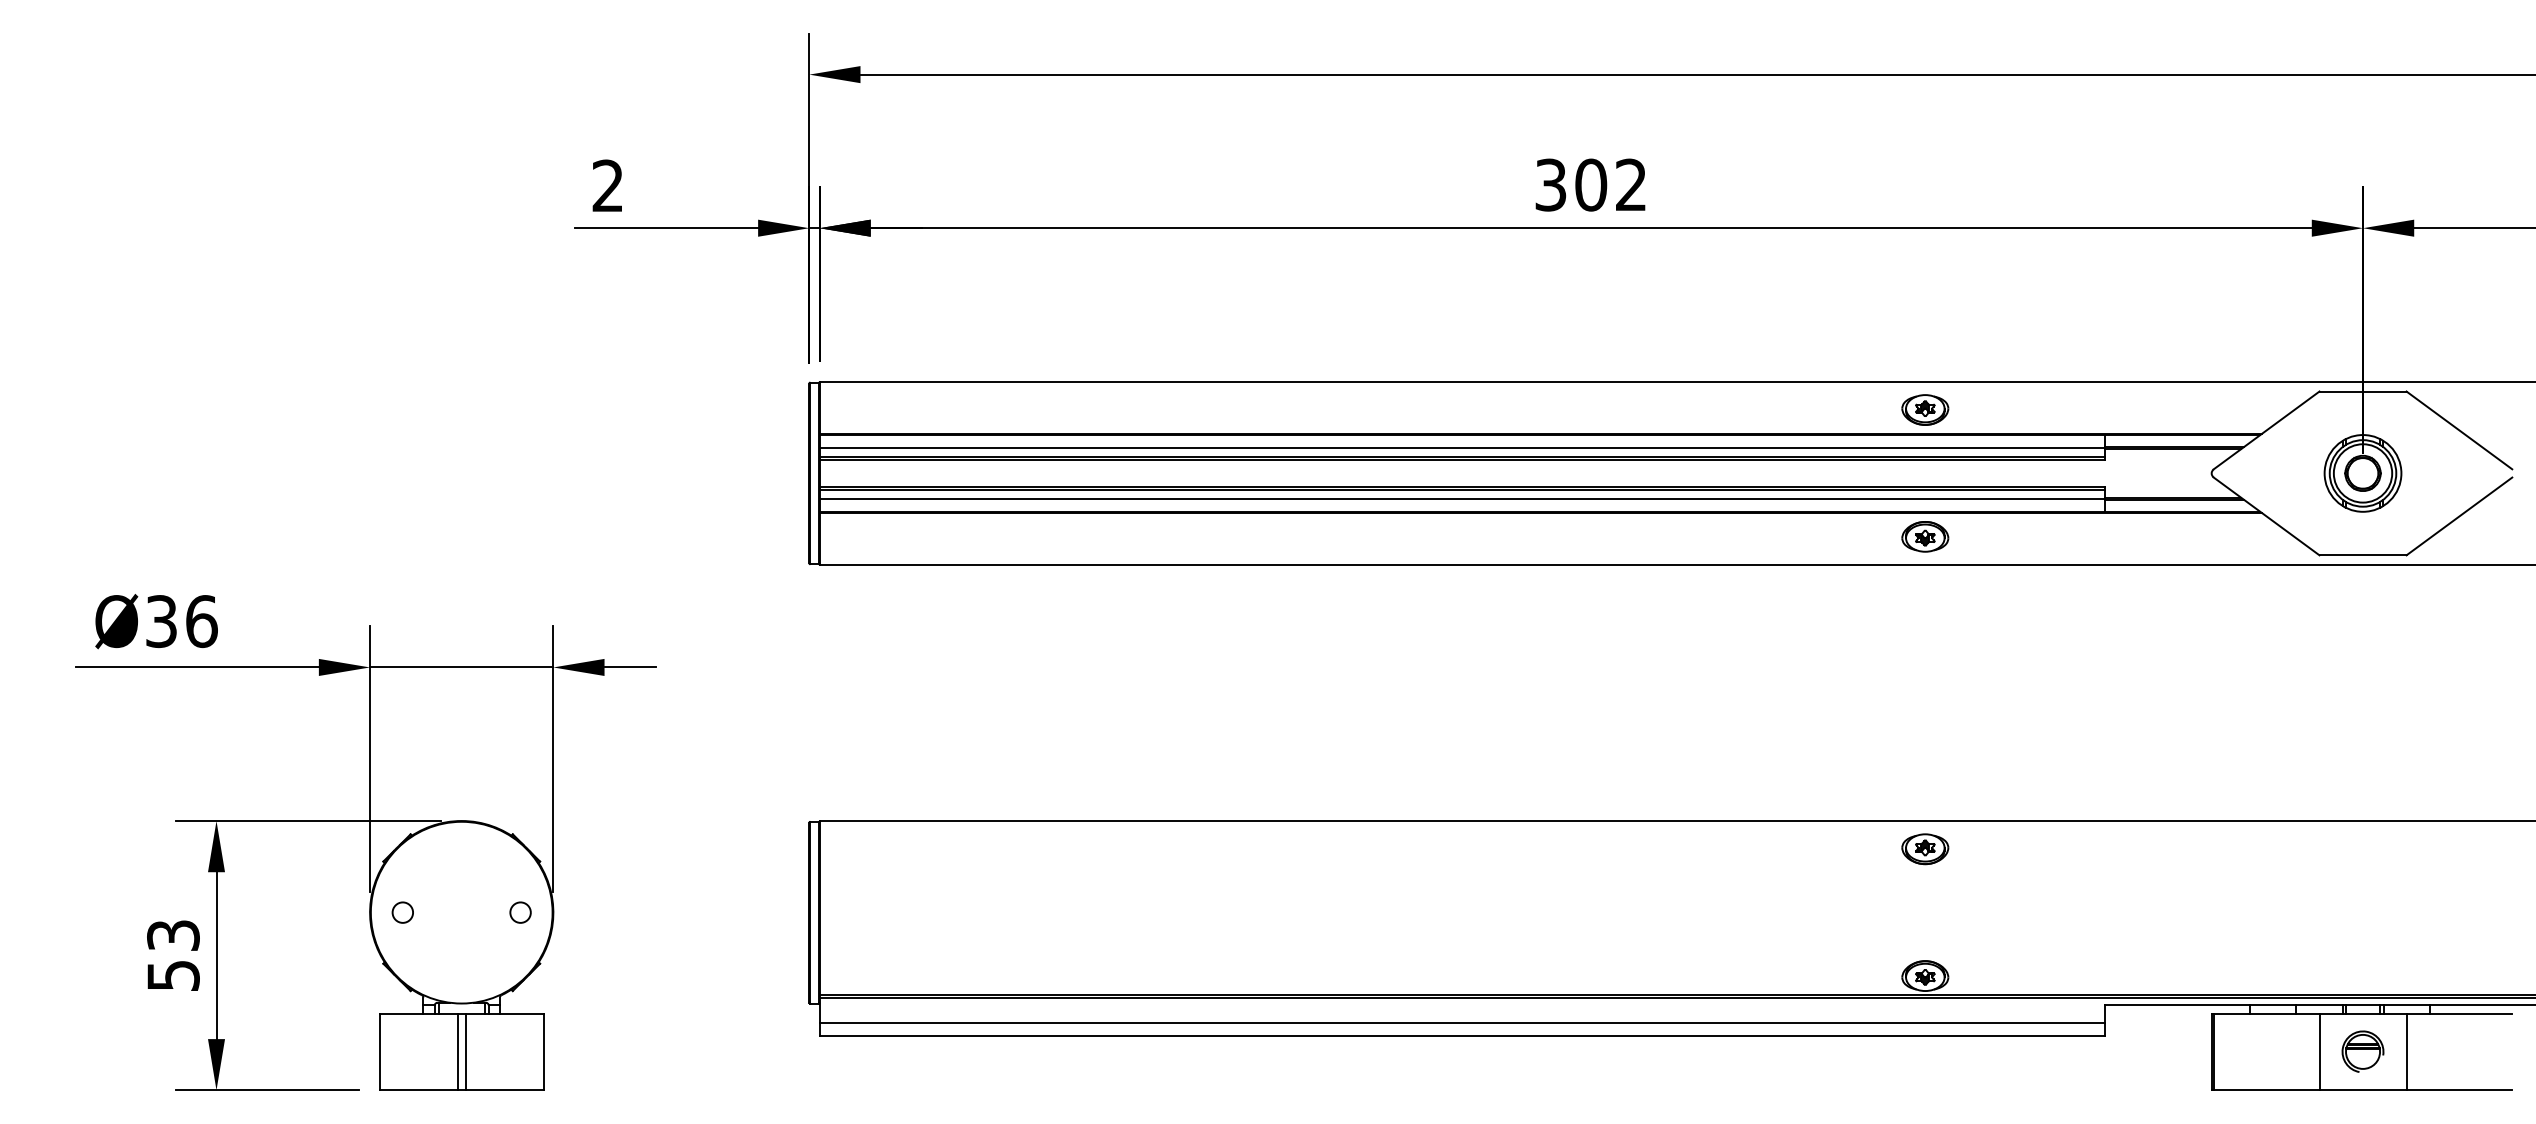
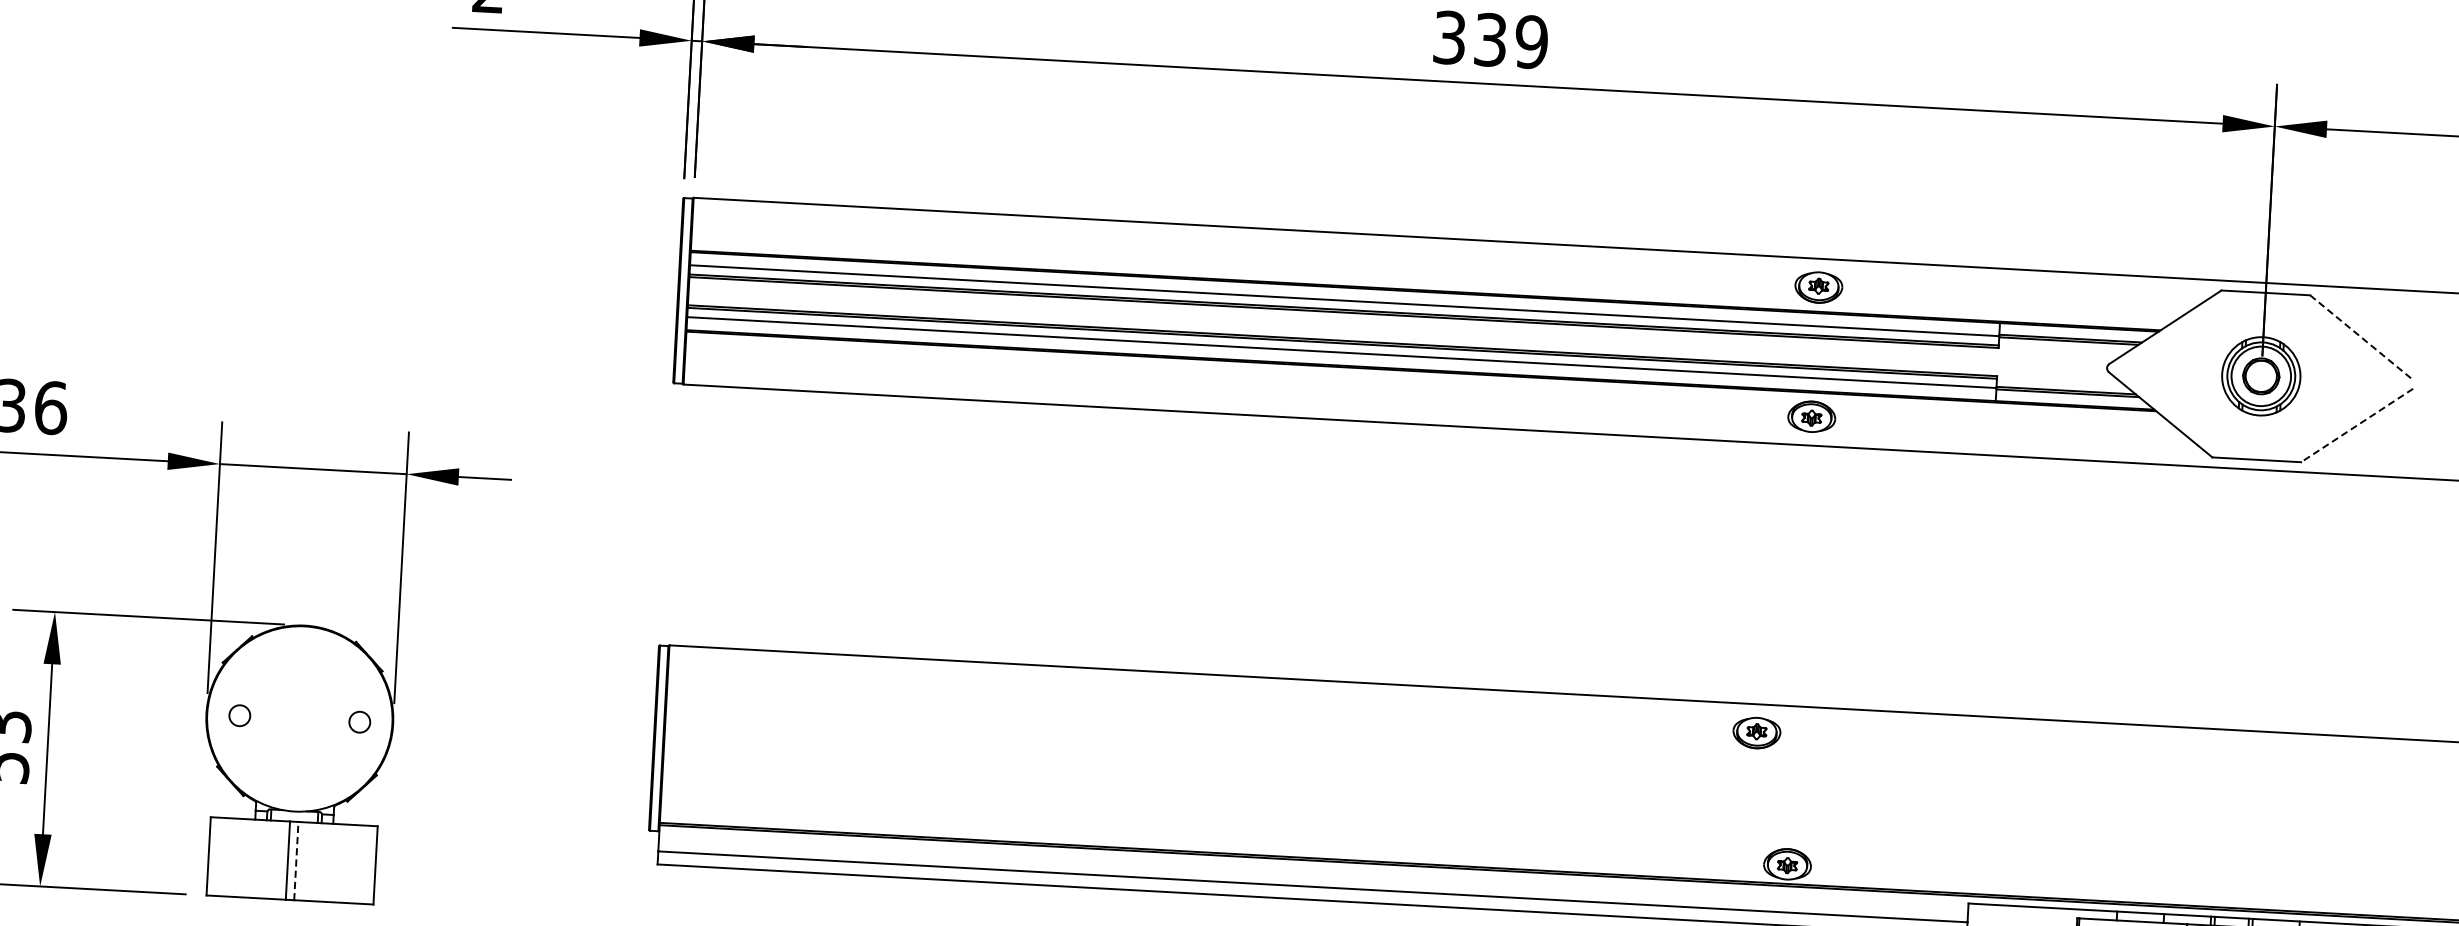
text: (1611, 184) -> (1511, 40), 302 -> 339
line: (2459, 430) -> (2361, 337), solid -> dashed
line: (2459, 516) -> (2357, 425), solid -> dashed
part: (1925, 849) -> (1757, 733), moved
line: (465, 1051) -> (296, 860), solid -> dashed

